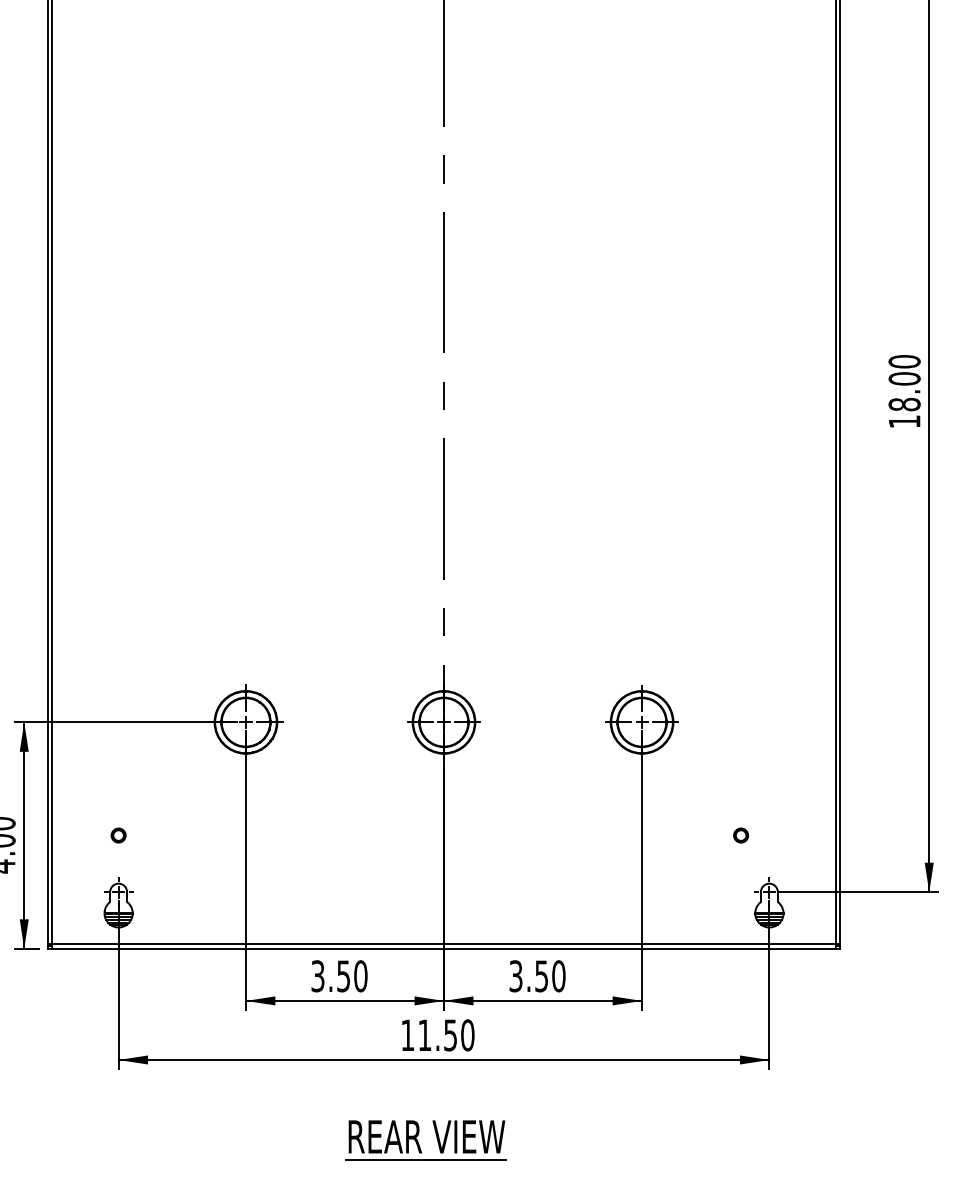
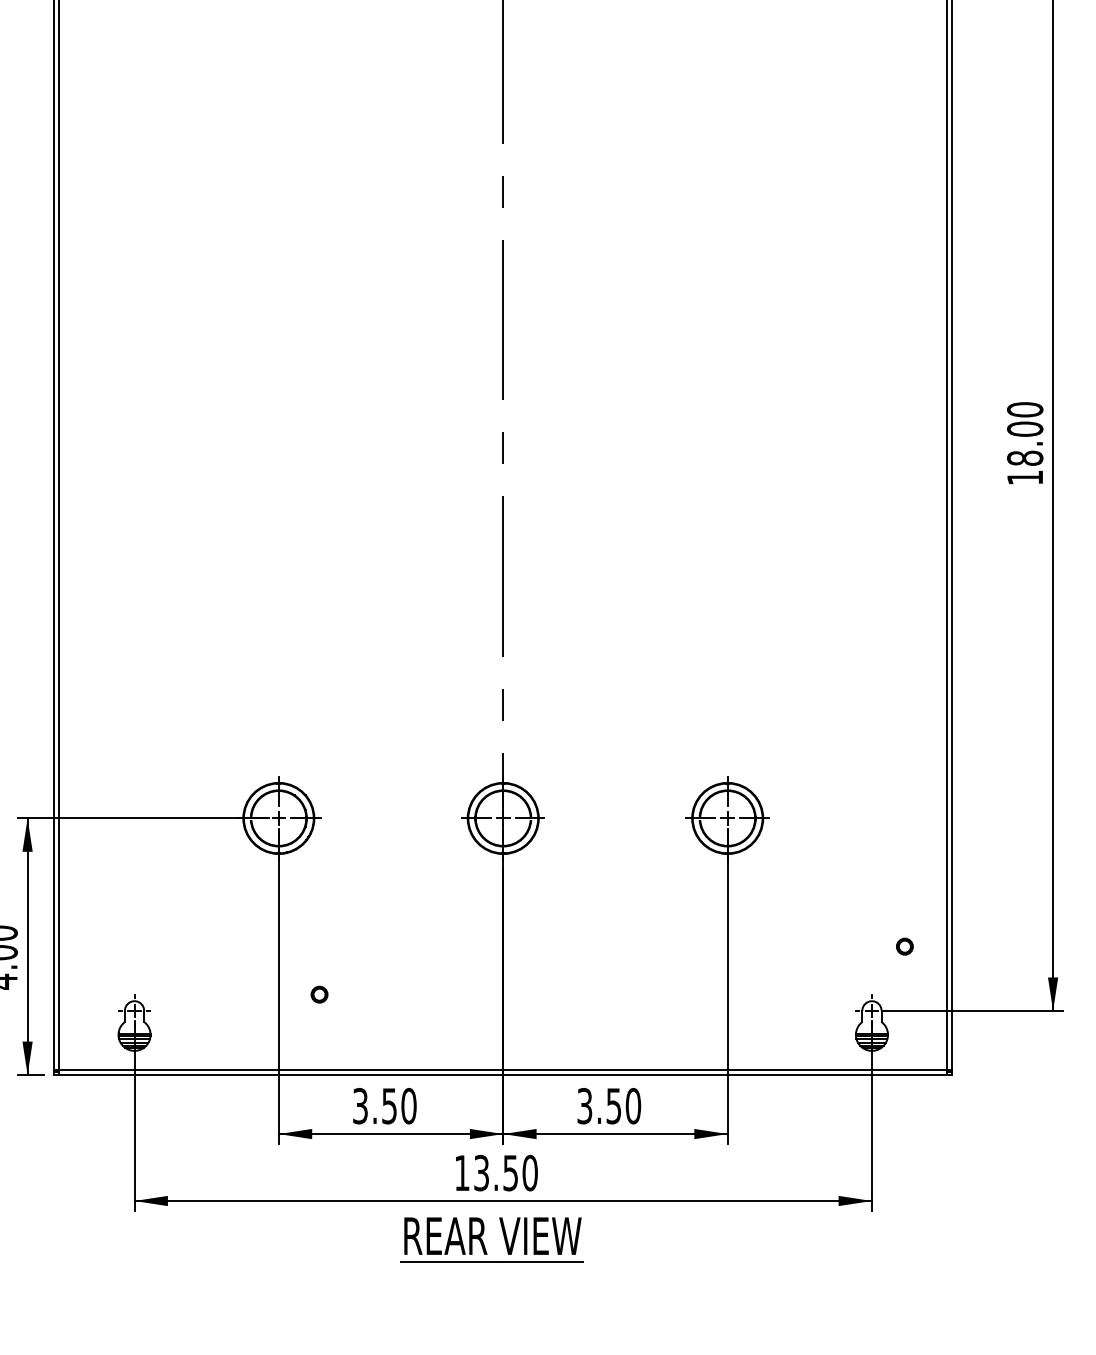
part: (118, 835) -> (319, 994), moved
part: (740, 835) -> (904, 946), moved
text: (424, 1034) -> (481, 1172), 11.50 -> 13.50
part: (418, 1141) -> (483, 1241), moved

